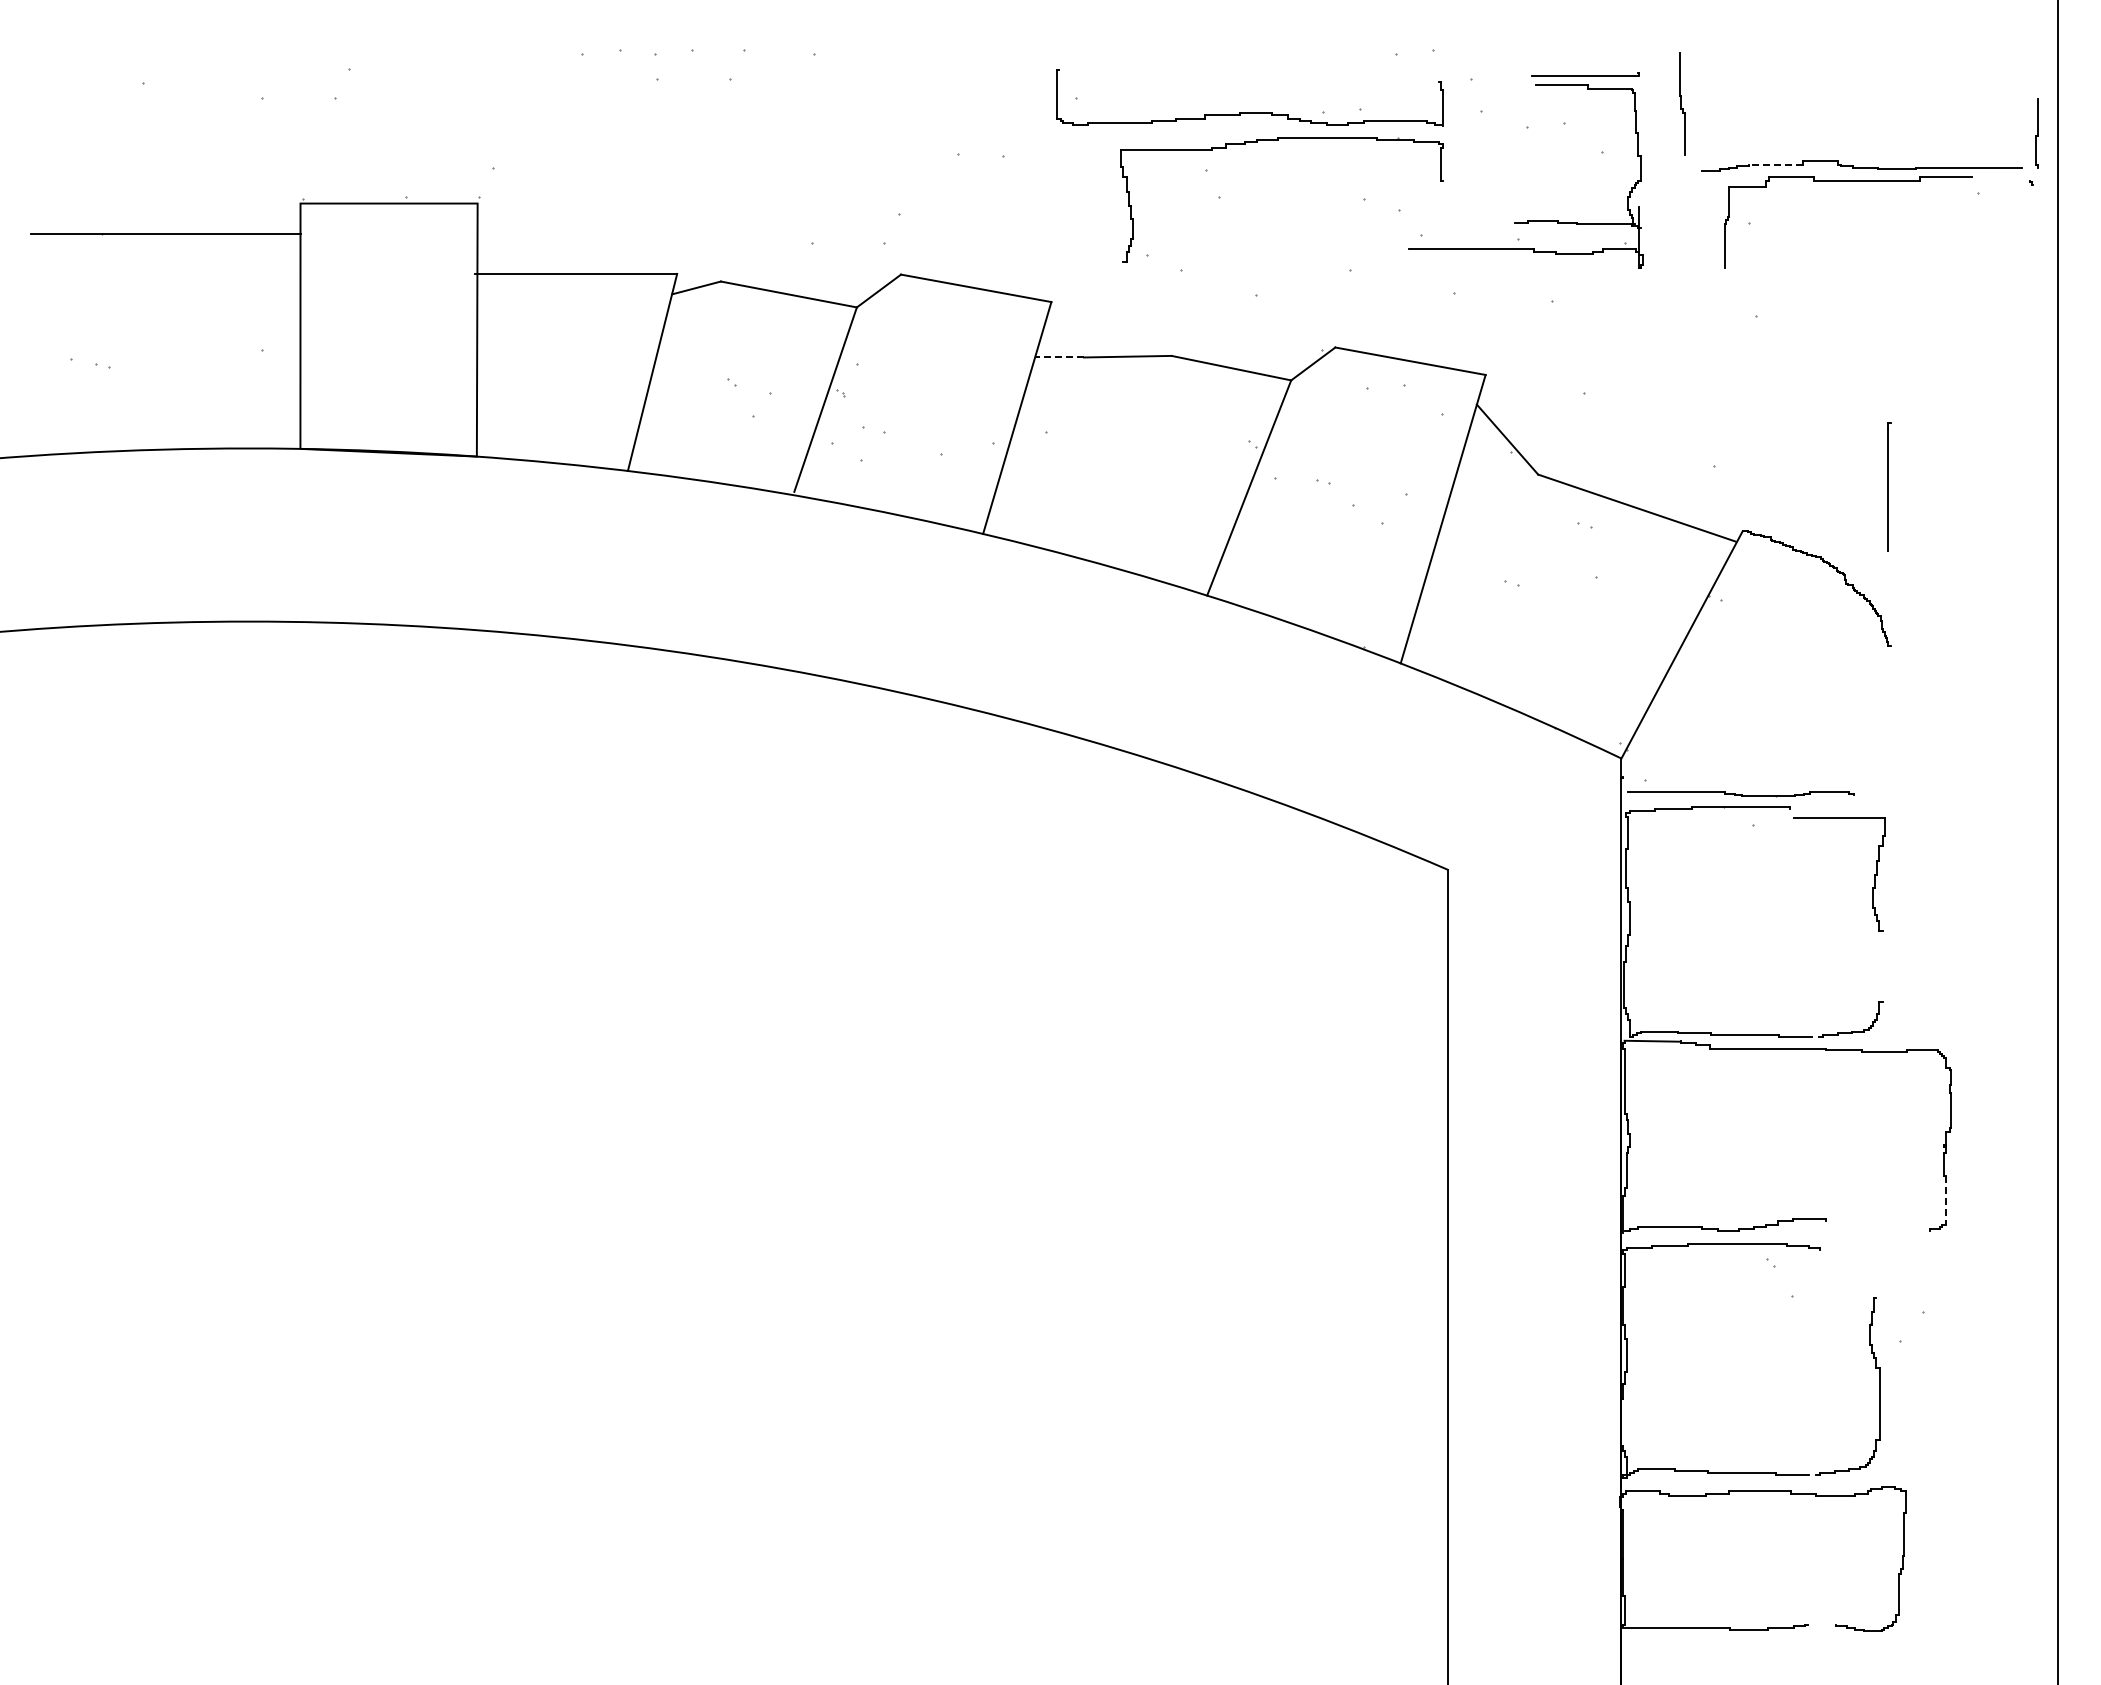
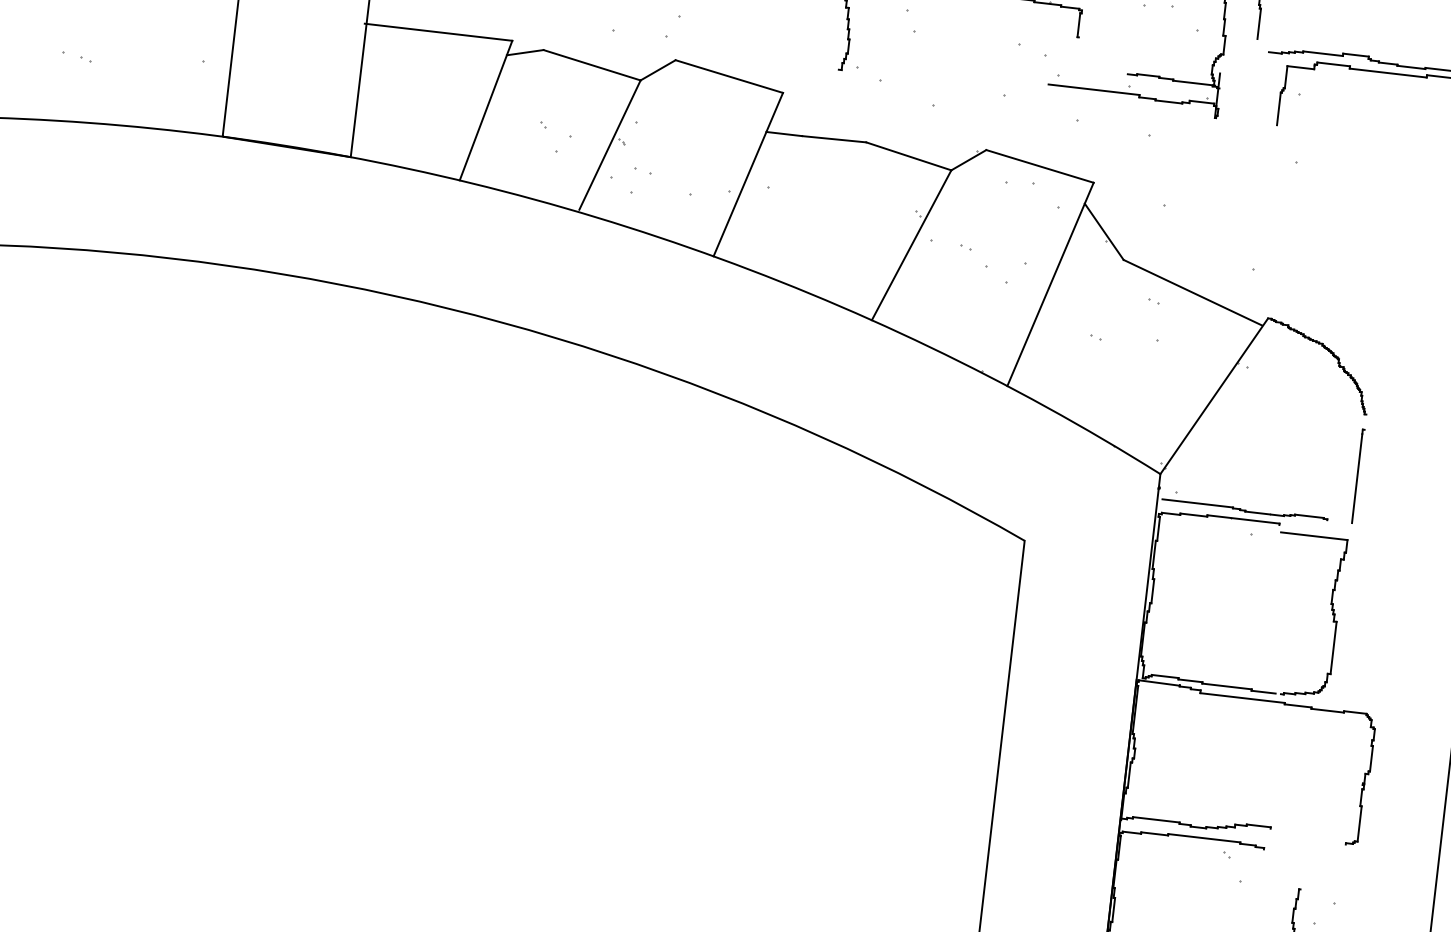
line: (1775, 164) -> (1322, 53), dashed -> solid
line: (1059, 357) -> (784, 134), dashed -> solid
part: (1889, 486) -> (1358, 476), moved
line: (1882, 966) -> (1333, 647), added
line: (1945, 1201) -> (1359, 824), dashed -> solid

